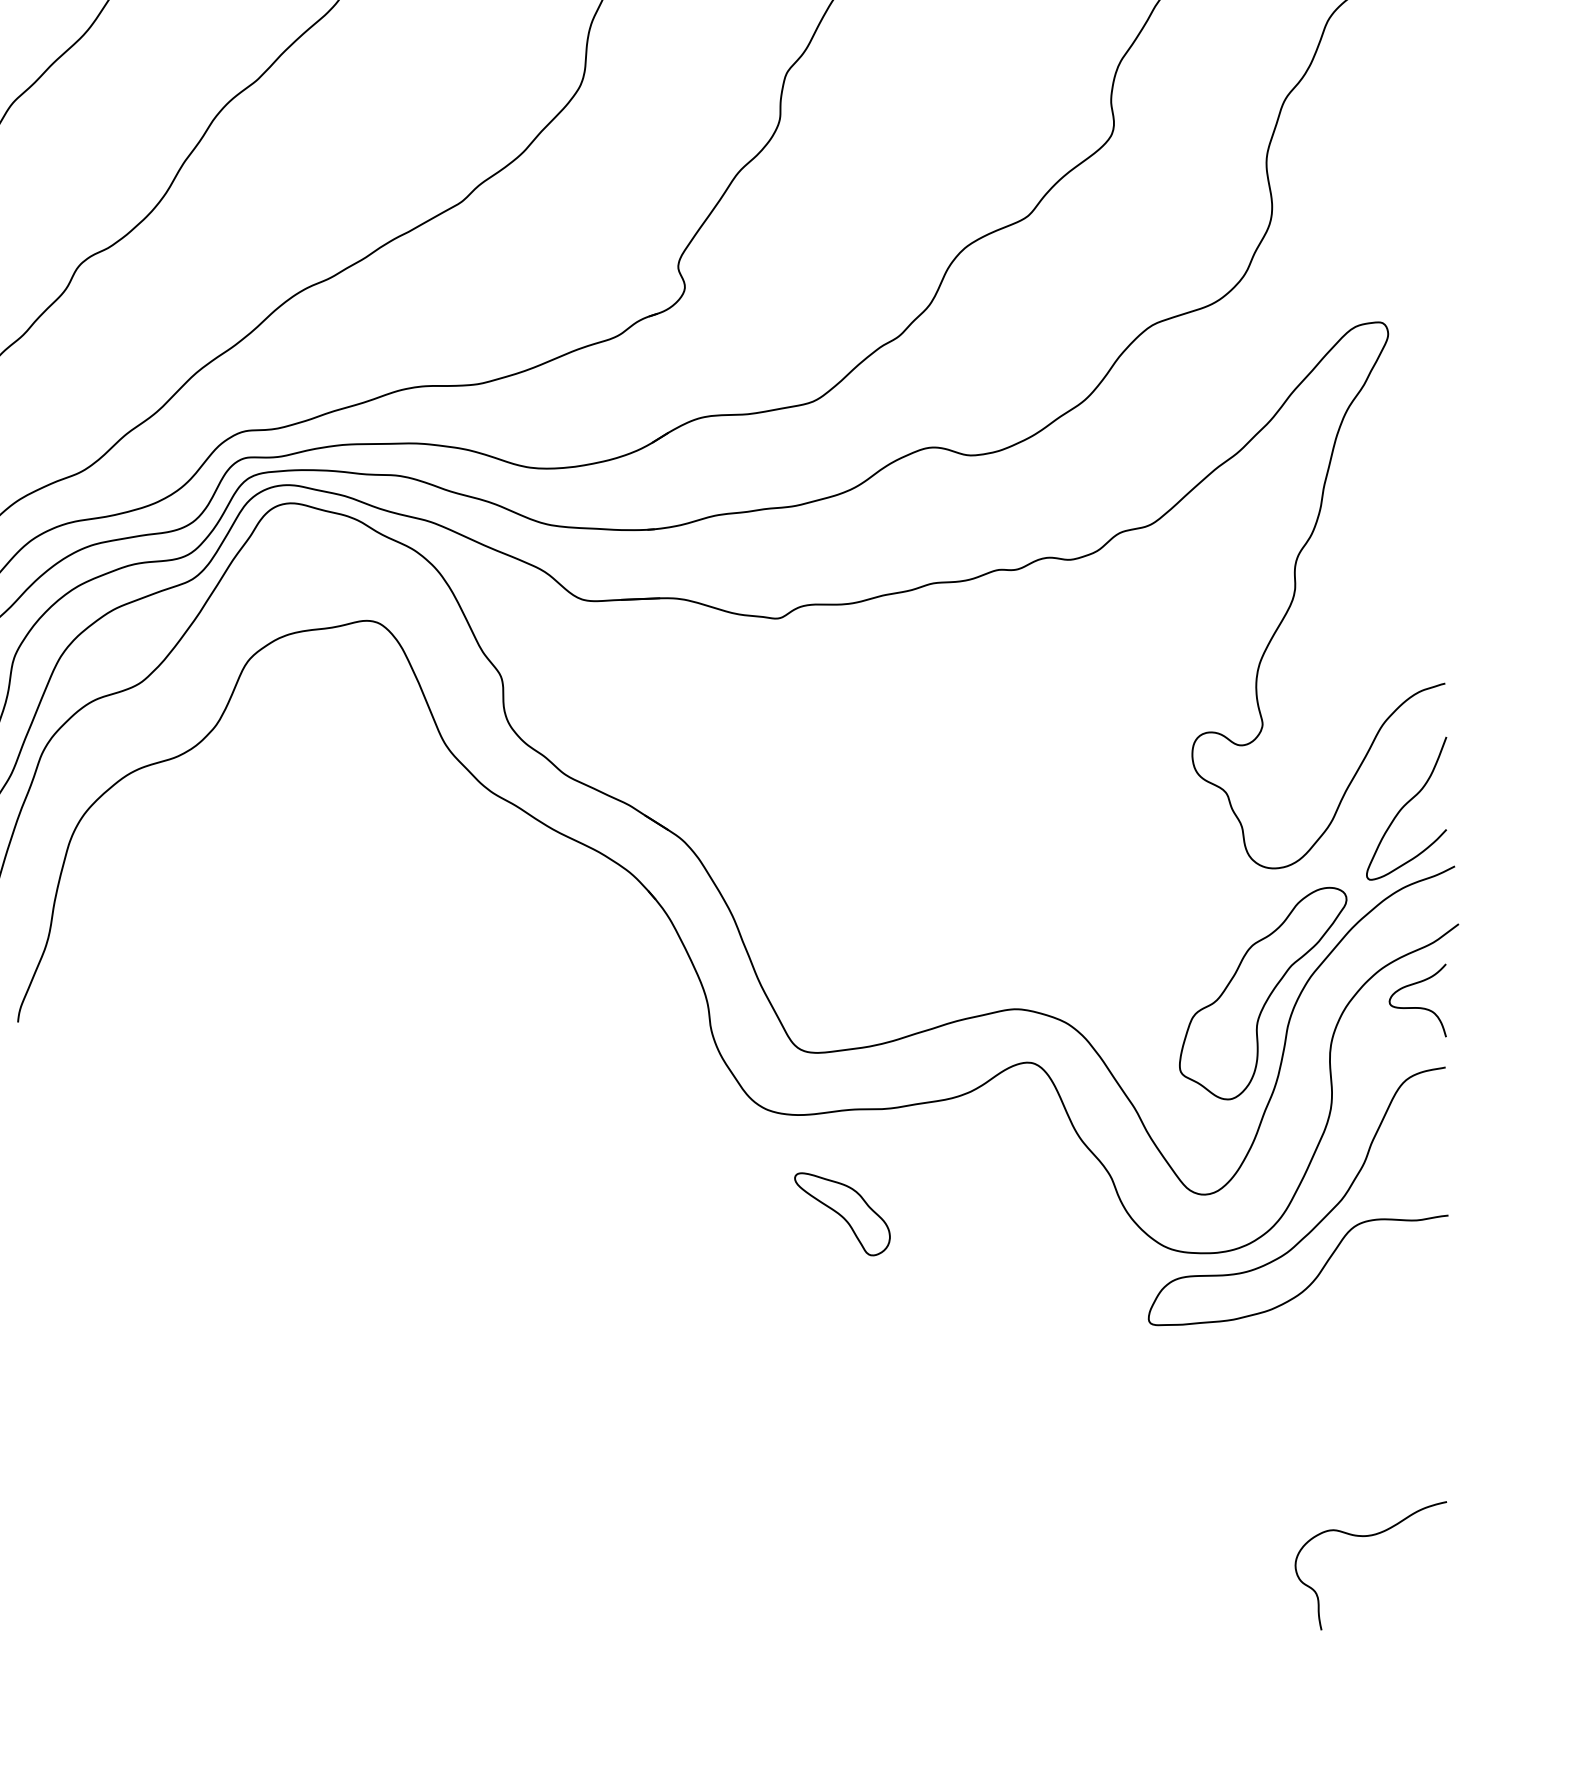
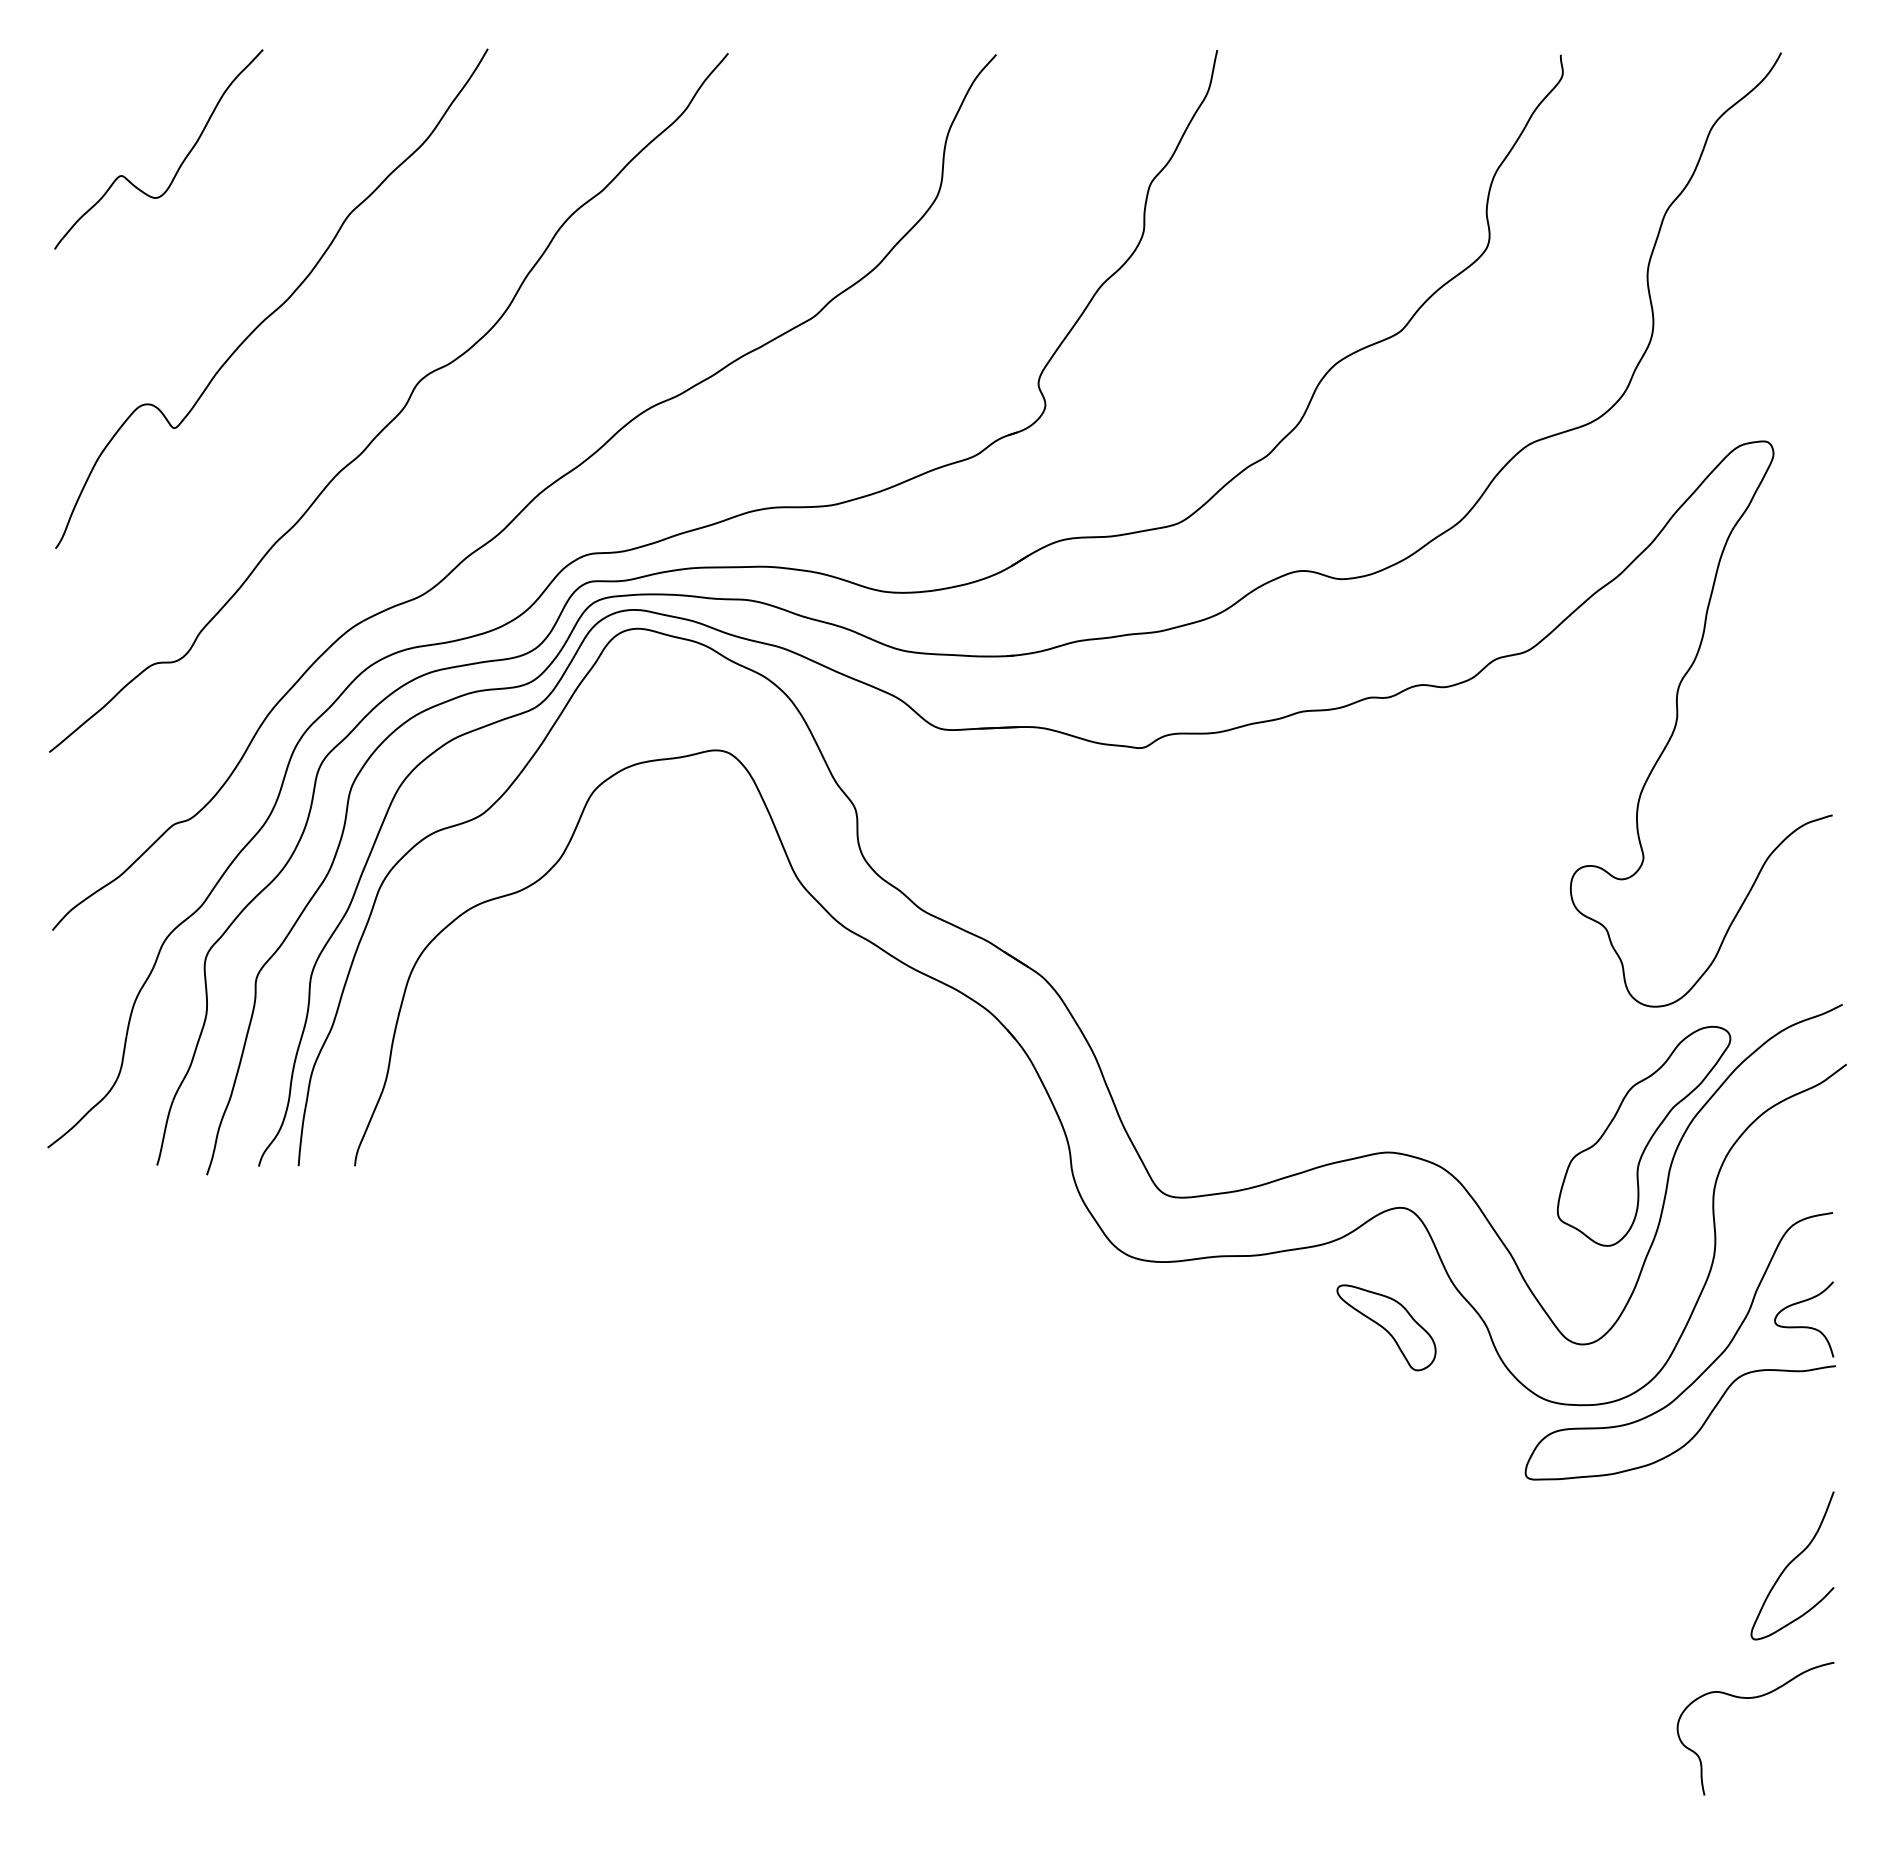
curve: (1405, 806) -> (1791, 1563), moved
curve: (1418, 1007) -> (1804, 1326), moved
part: (842, 1213) -> (1386, 1327), moved

